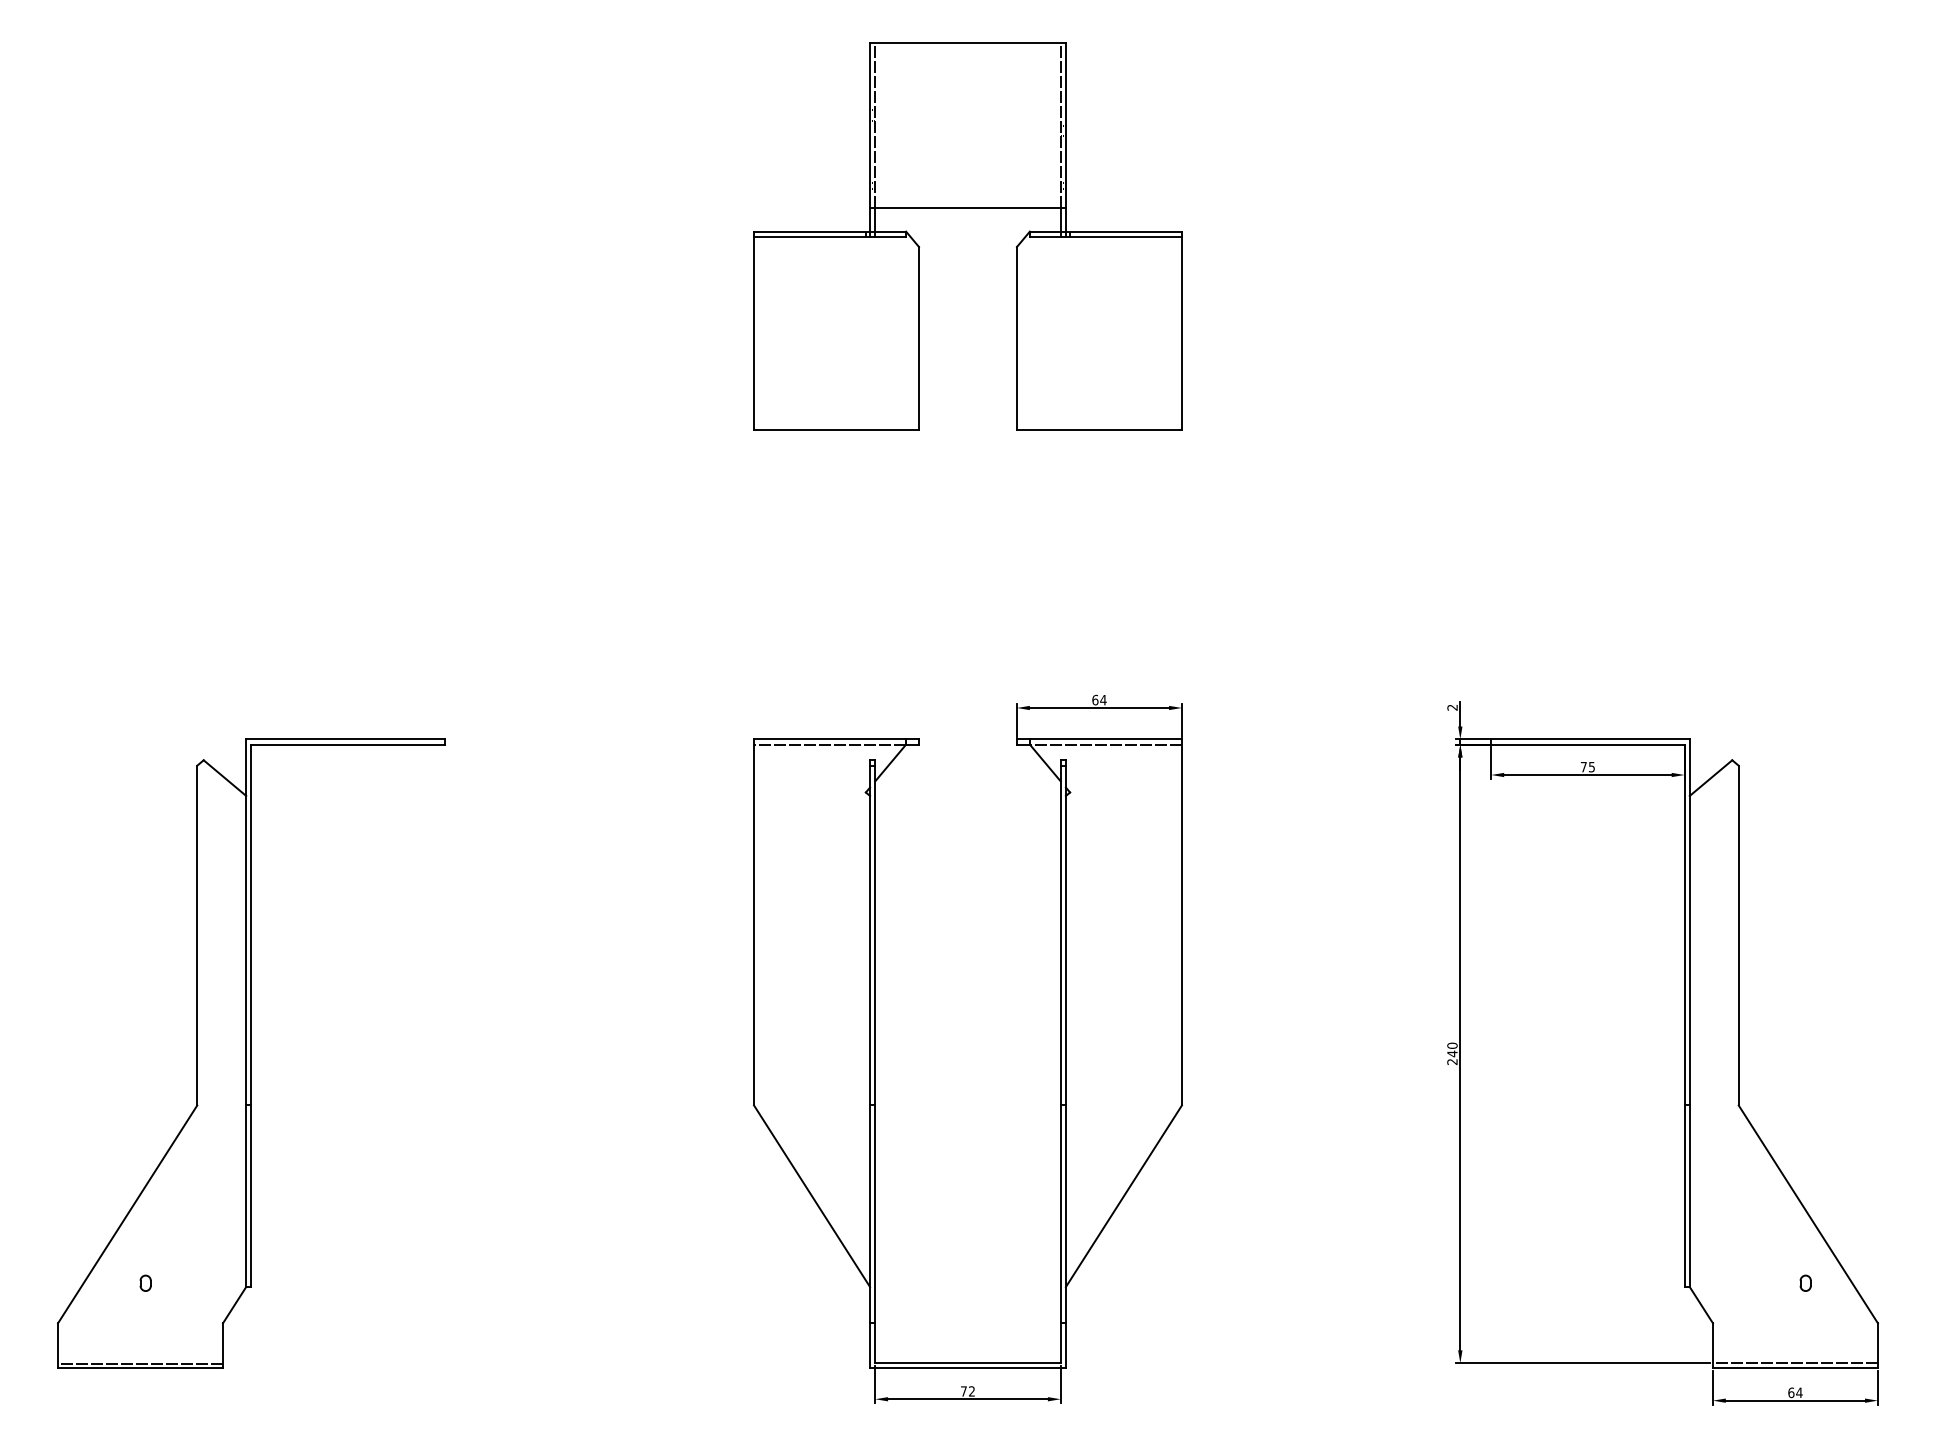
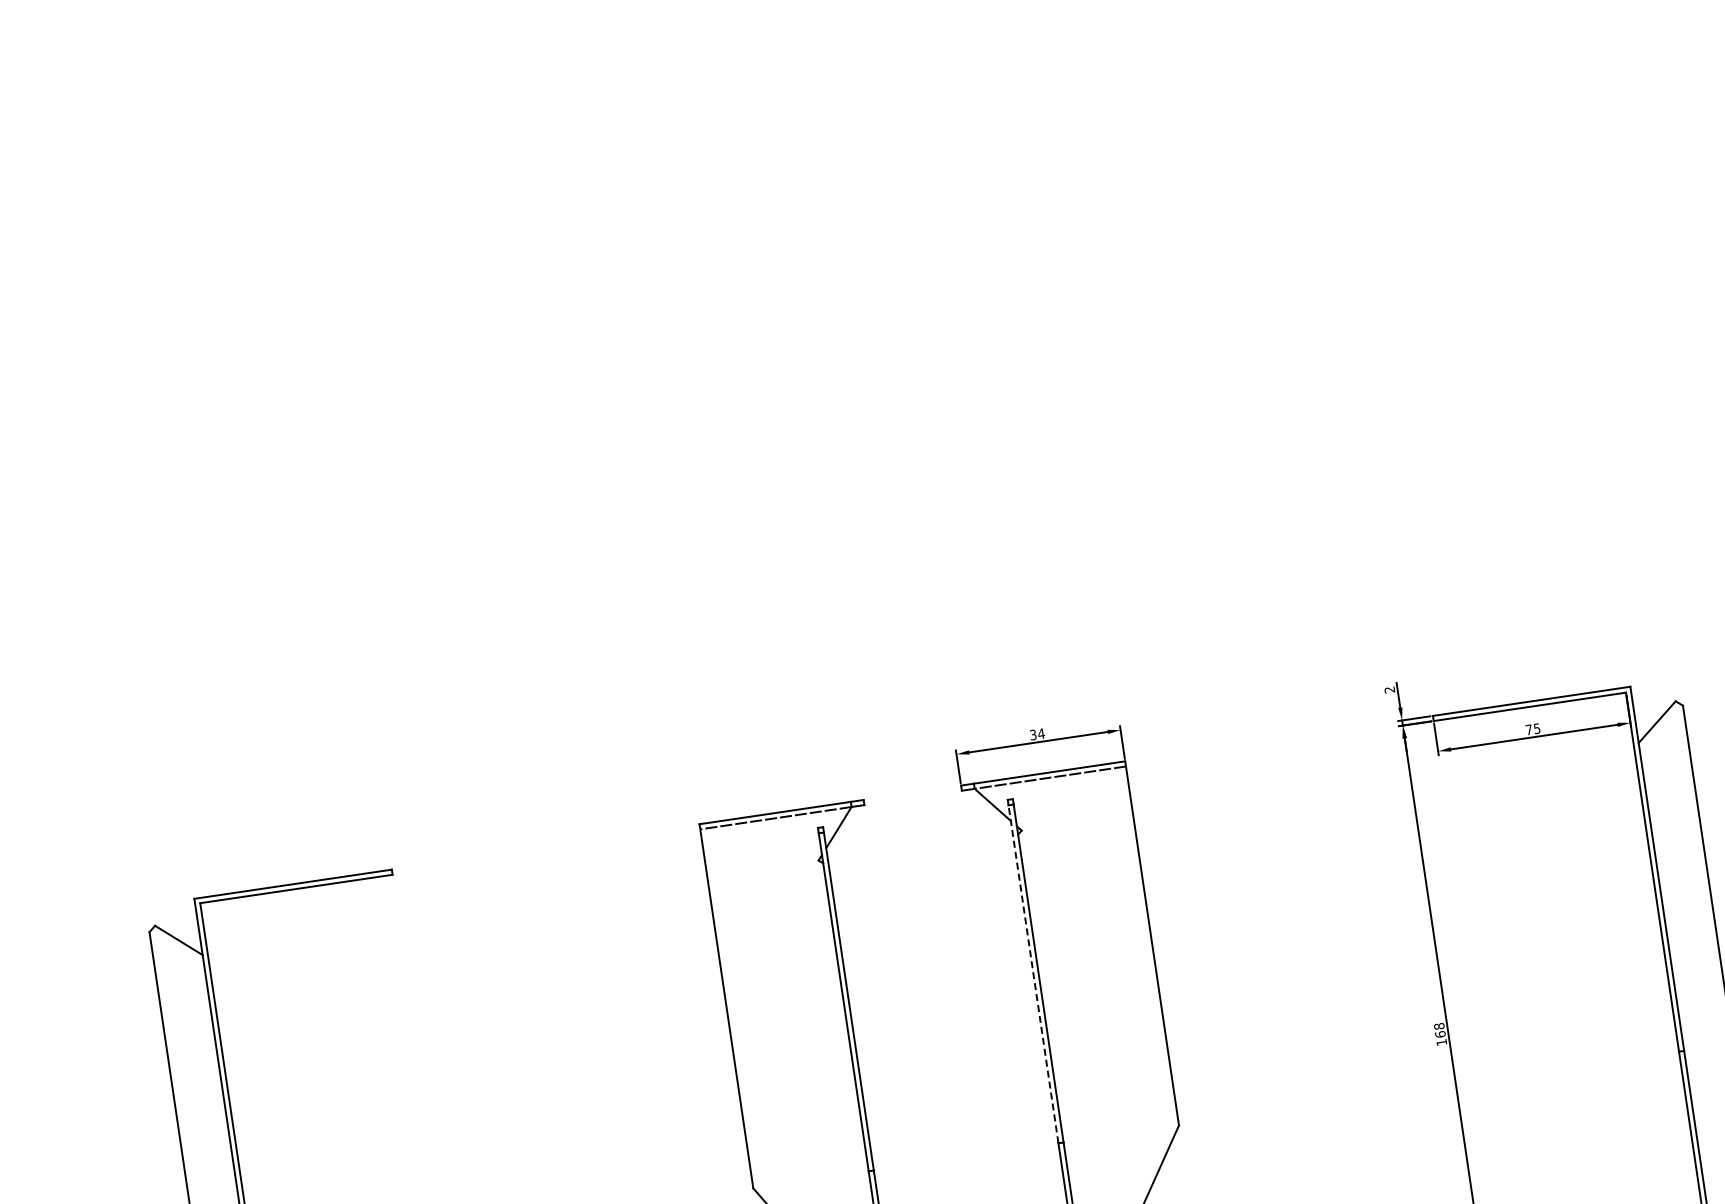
part: (967, 208) -> (833, 264), removed
text: (1095, 699) -> (1033, 734), 64 -> 34
line: (1060, 935) -> (1033, 974), solid -> dashed
text: (1452, 1053) -> (1440, 1034), 240 -> 168

